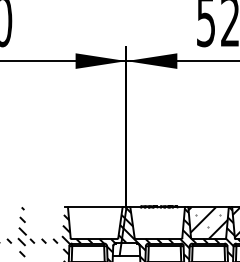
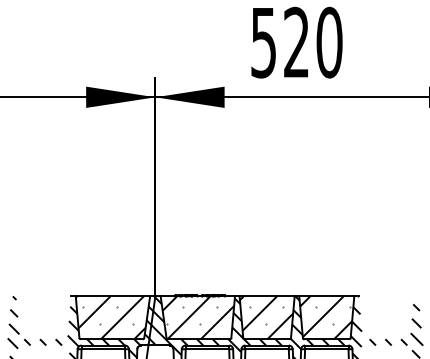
hatch: (93, 222) -> (110, 317), added
hatch: (158, 222) -> (198, 317), added

